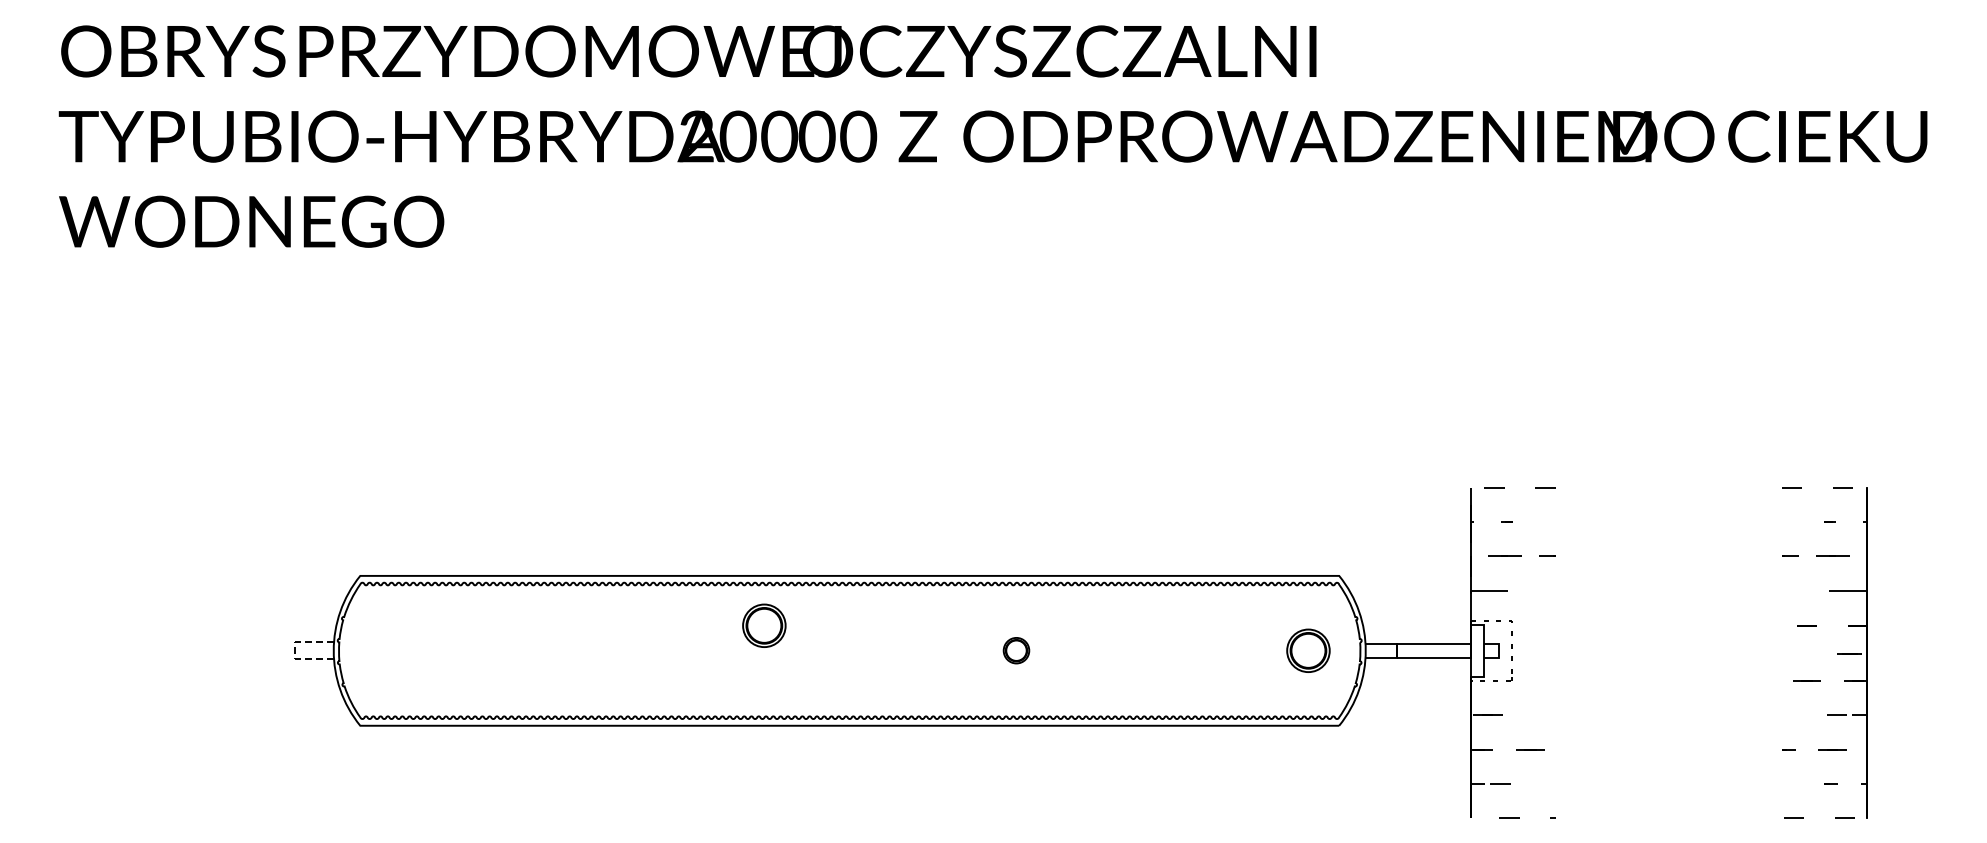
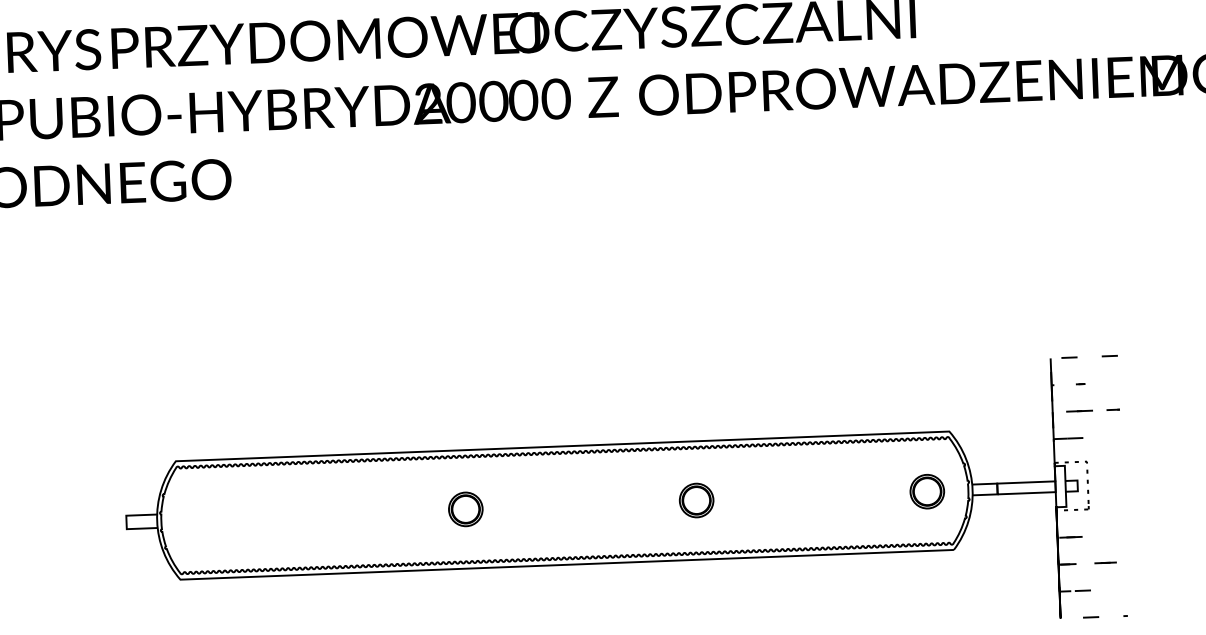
part: (764, 625) -> (465, 509), moved
line: (294, 650) -> (126, 522), dashed -> solid
part: (1016, 650) -> (696, 500), size x1.67

